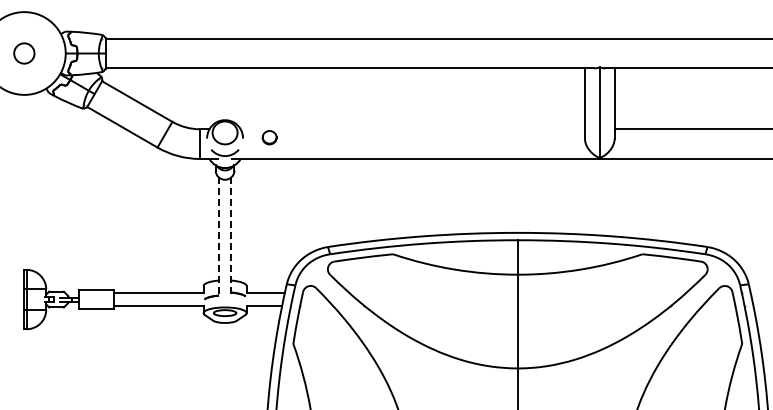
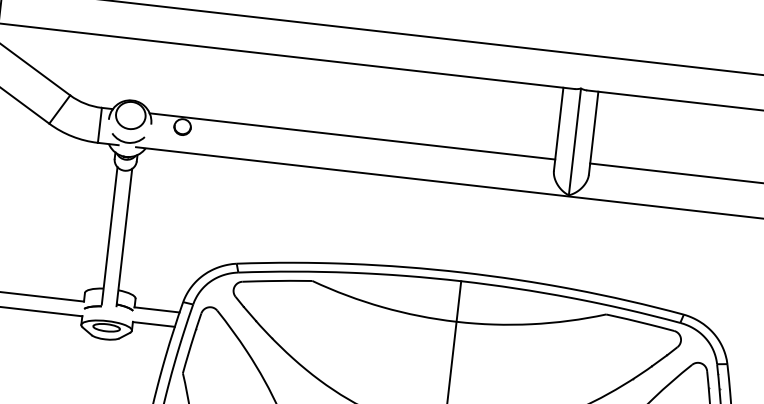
line: (412, 129) -> (352, 136), added
line: (218, 235) -> (109, 235), dashed -> solid
line: (231, 235) -> (124, 237), dashed -> solid

